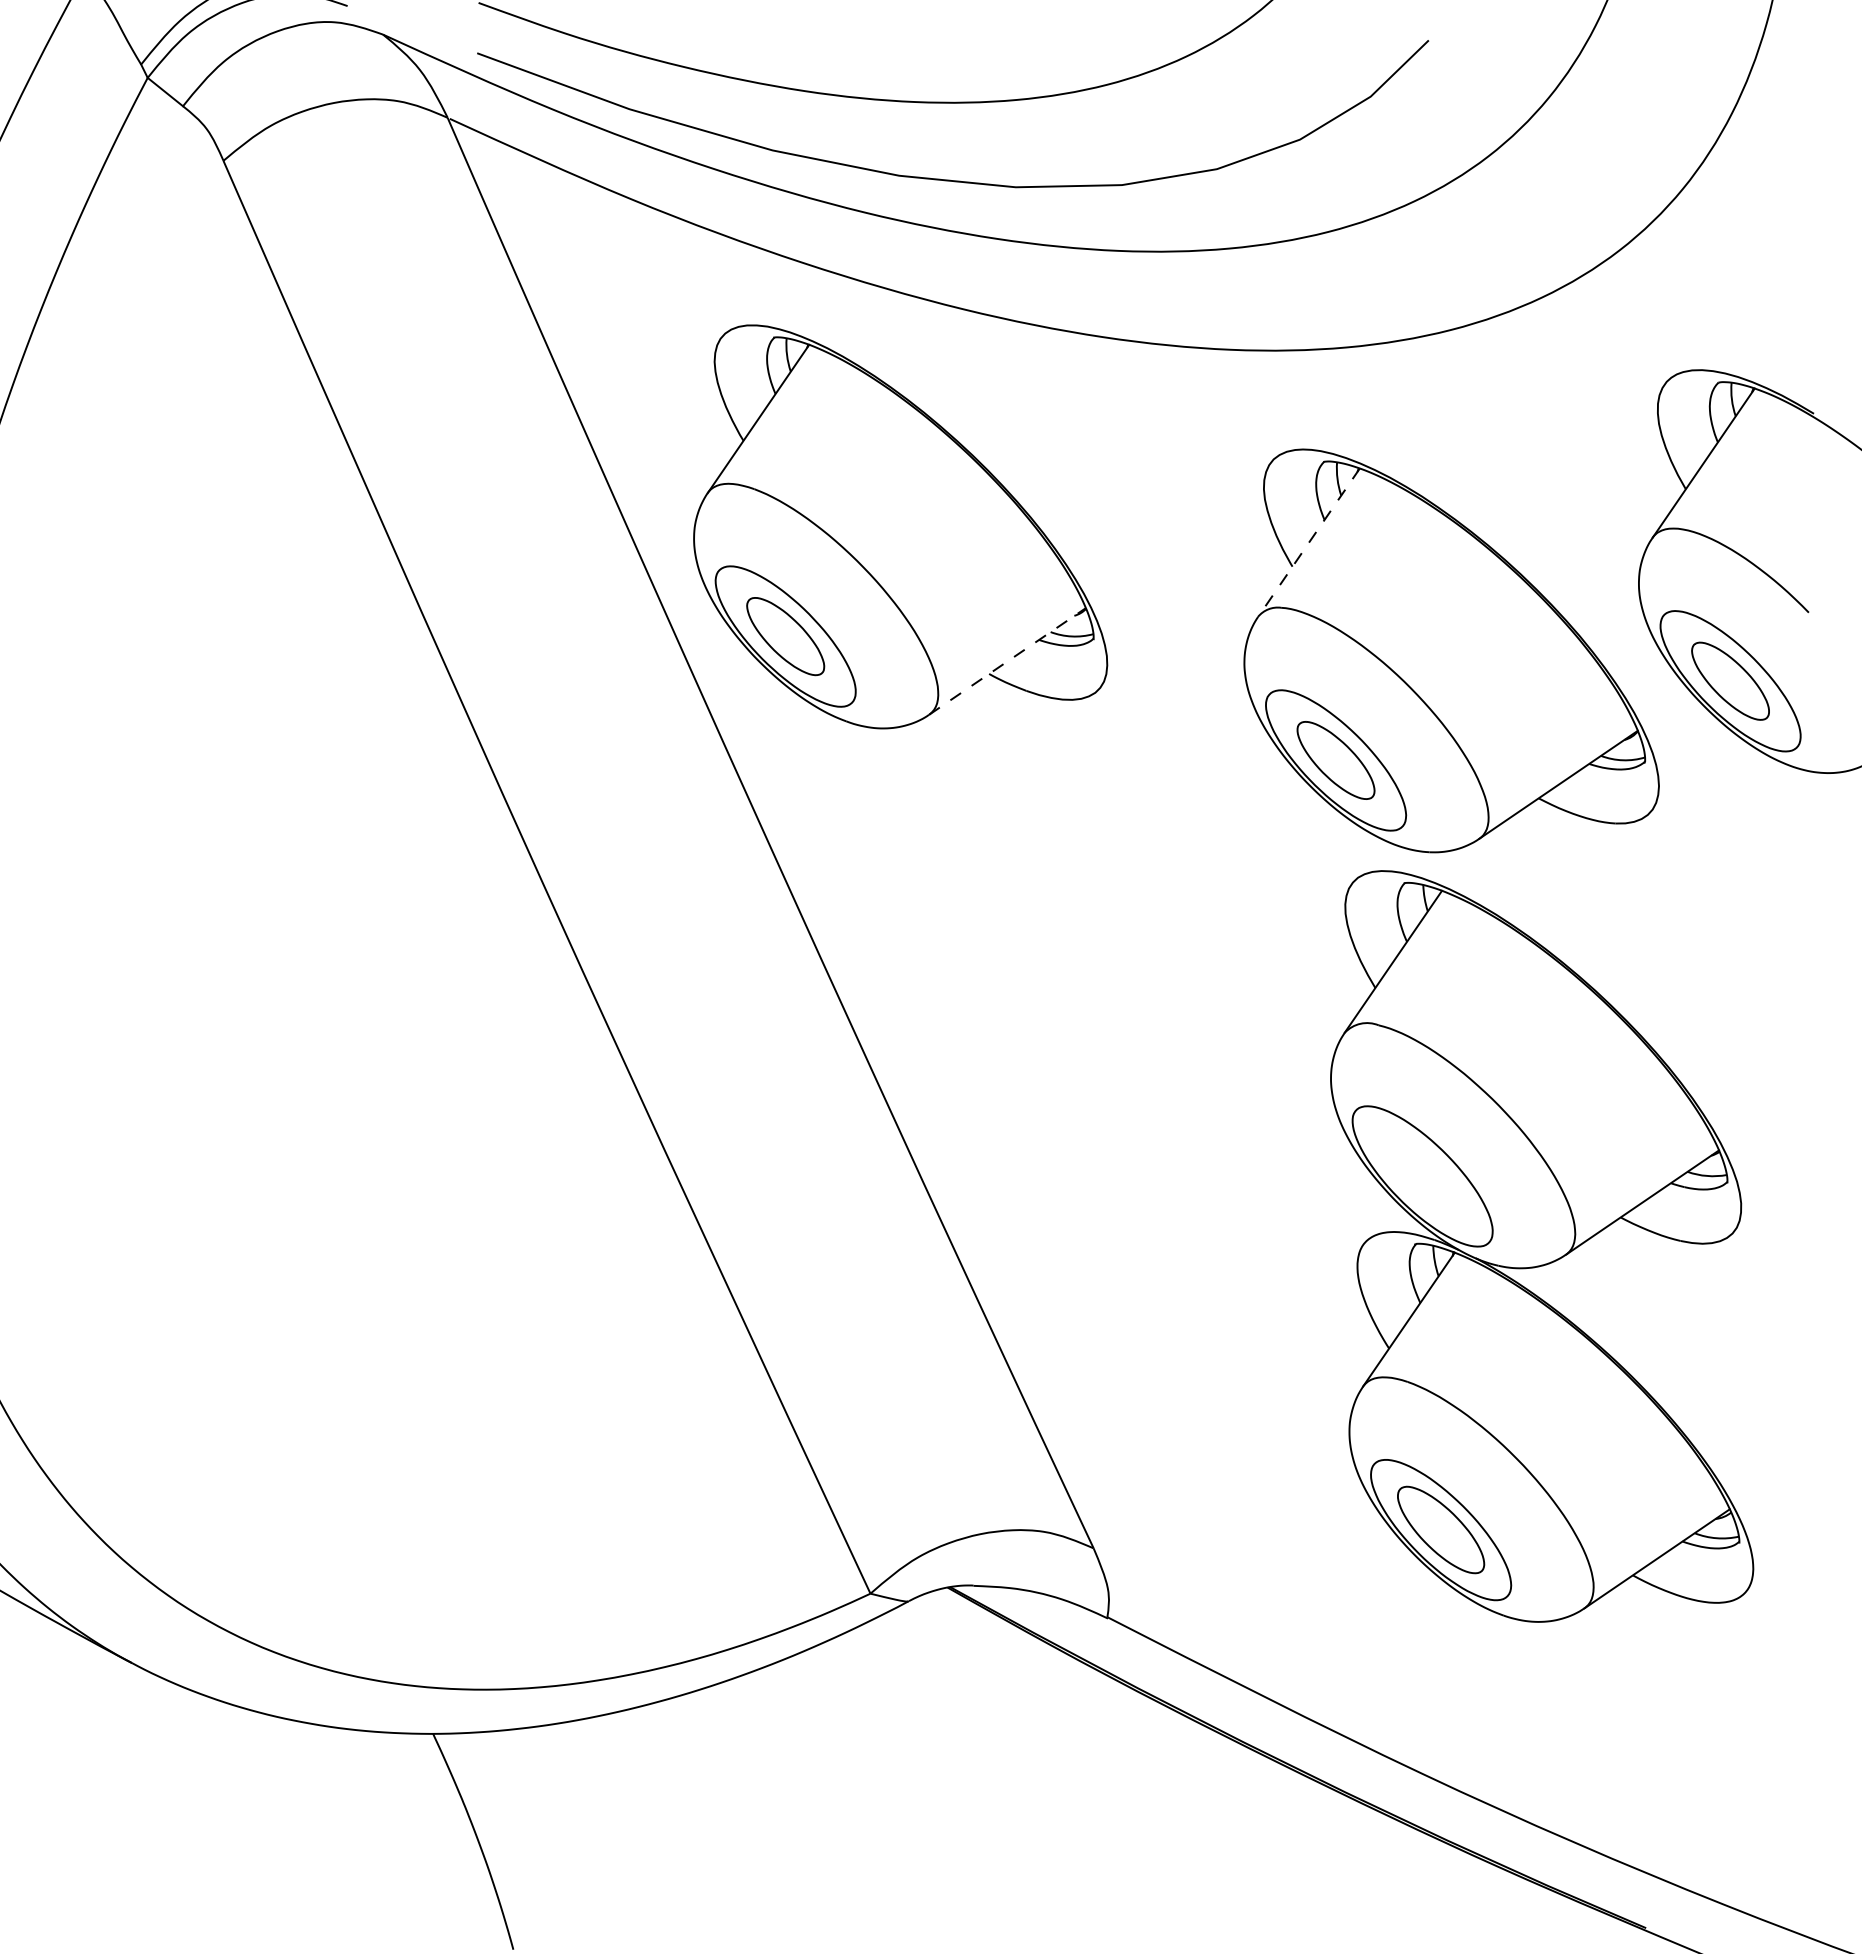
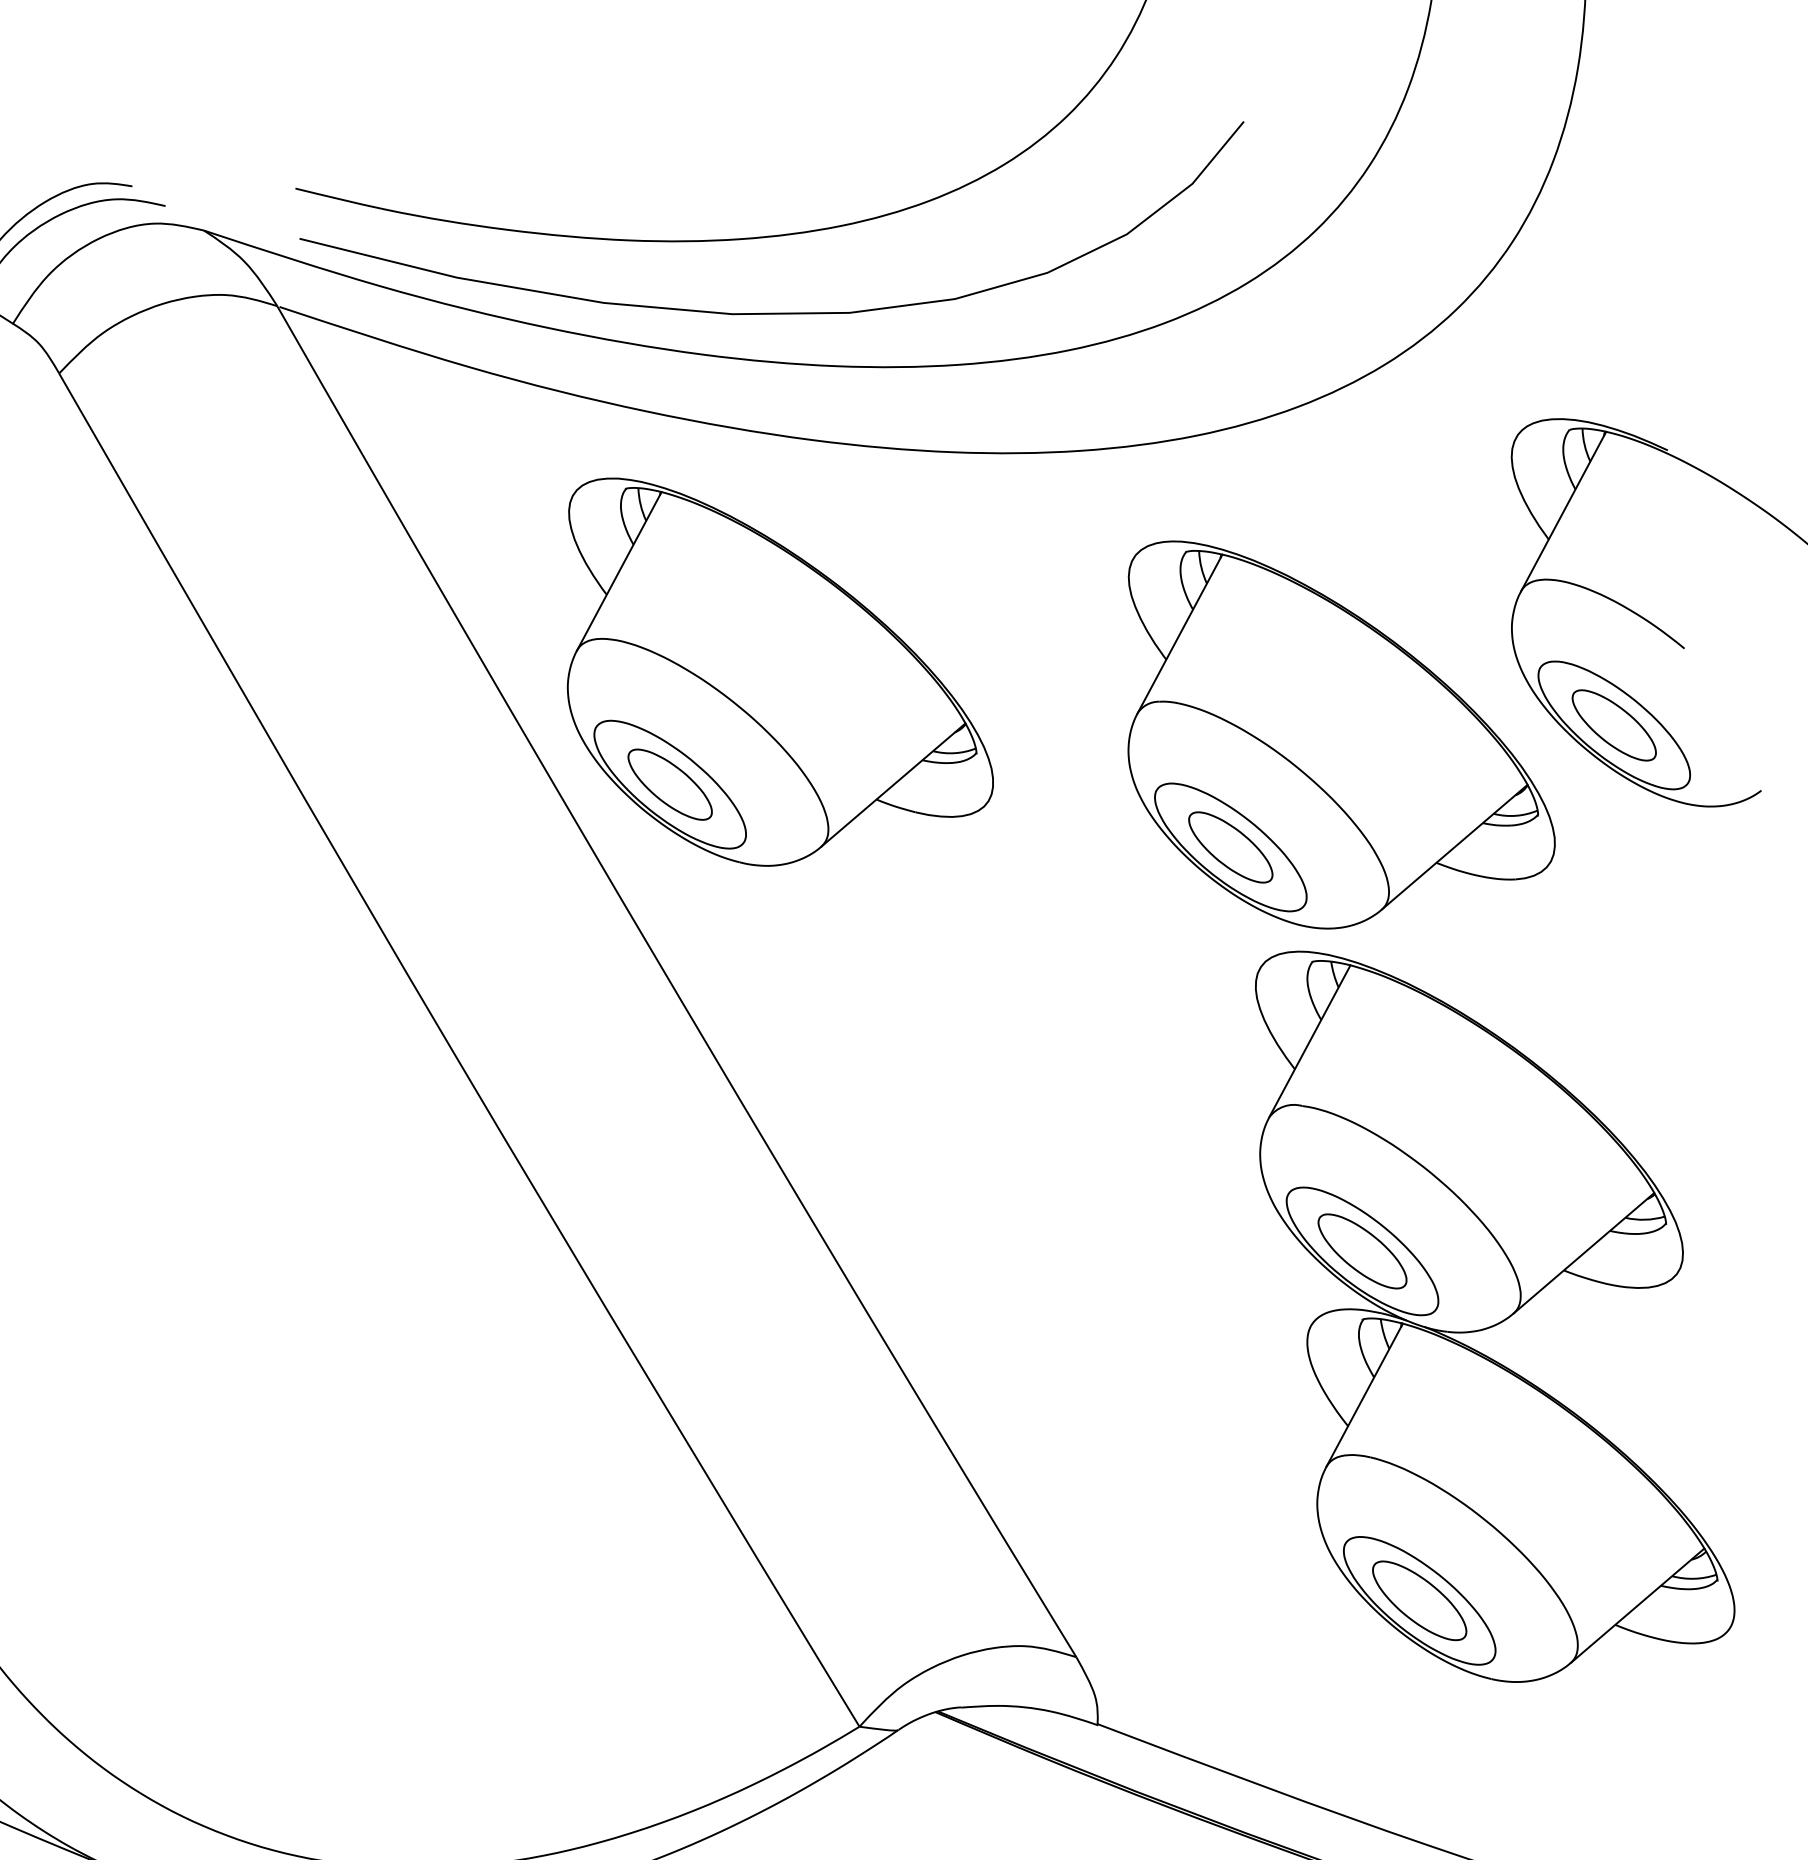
line: (1308, 542) -> (1179, 633), dashed -> solid
line: (1007, 661) -> (893, 785), dashed -> solid
part: (1422, 1176) -> (1362, 1251), added

